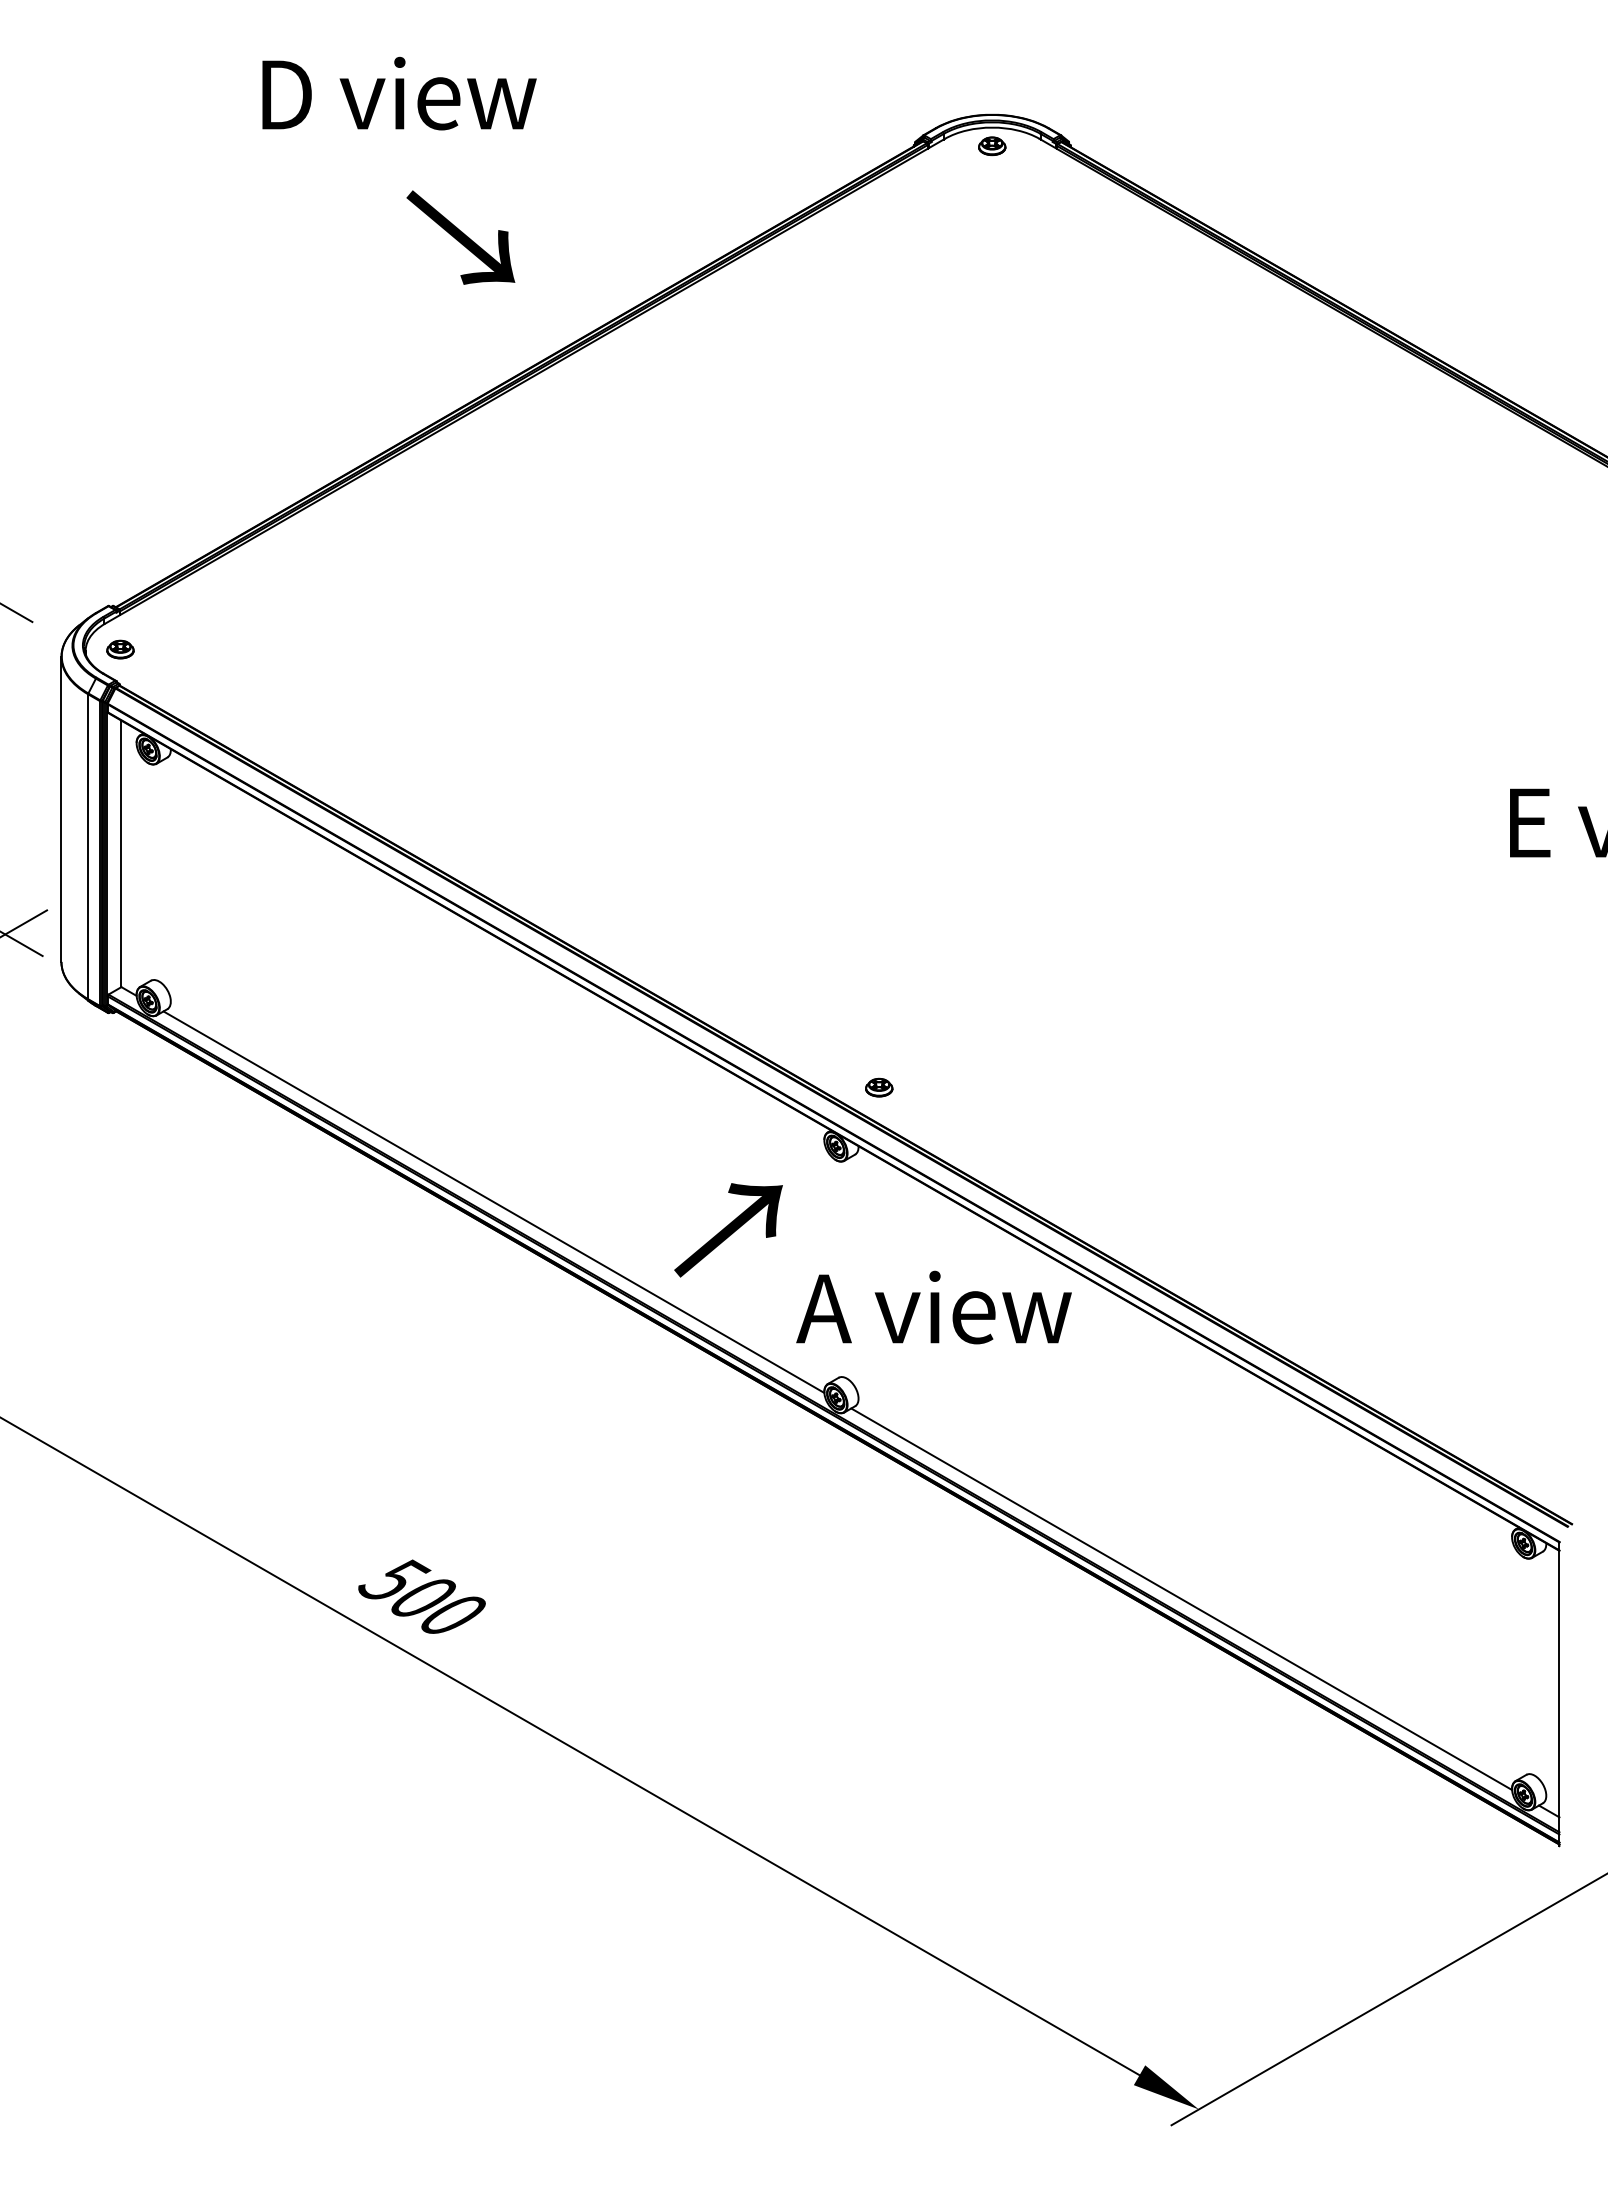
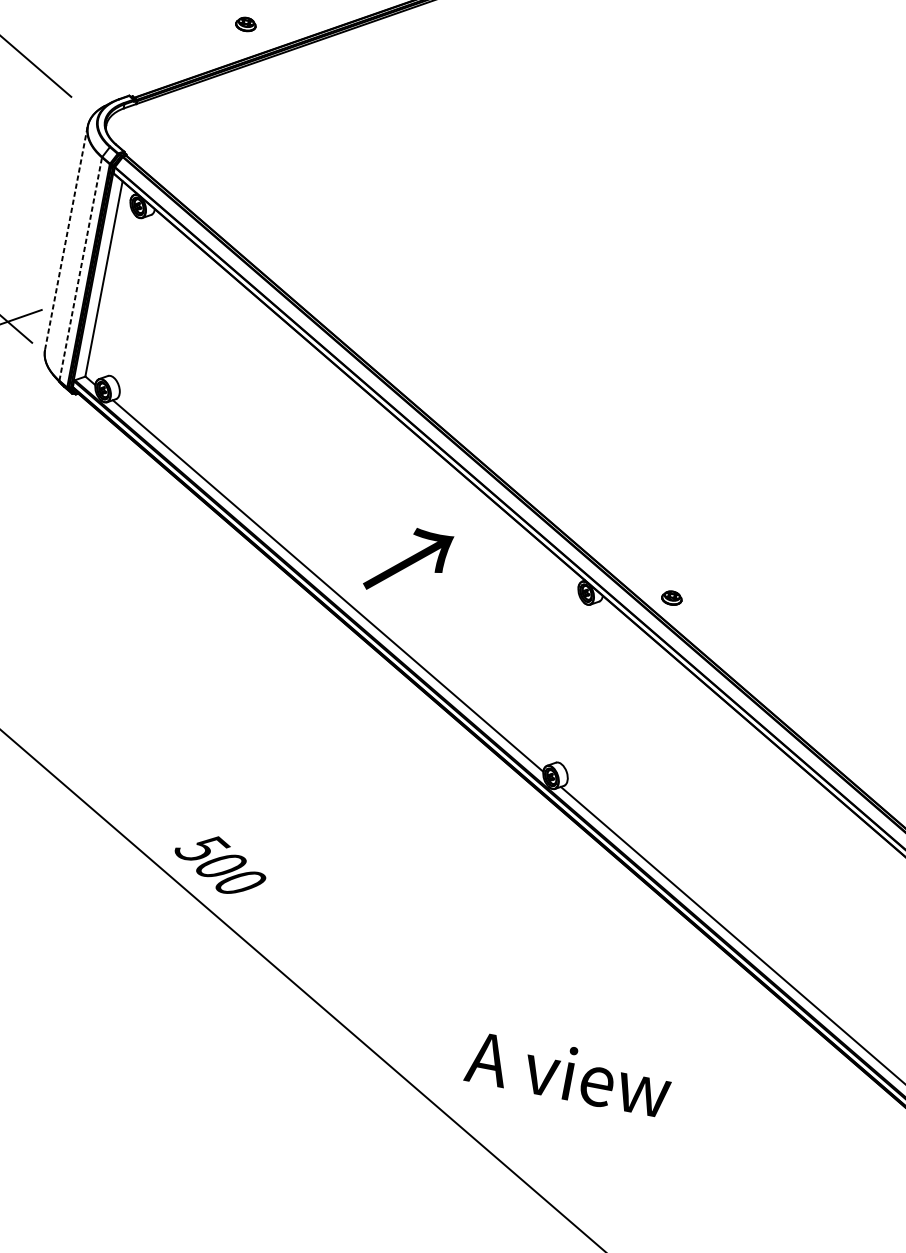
part: (120, 649) -> (246, 24), moved
line: (61, 808) -> (66, 237), solid -> dashed
line: (88, 846) -> (81, 269), solid -> dashed
part: (879, 1087) -> (672, 598), moved
text: (728, 1230) -> (408, 562), moved
text: (933, 1307) -> (568, 1073), moved

